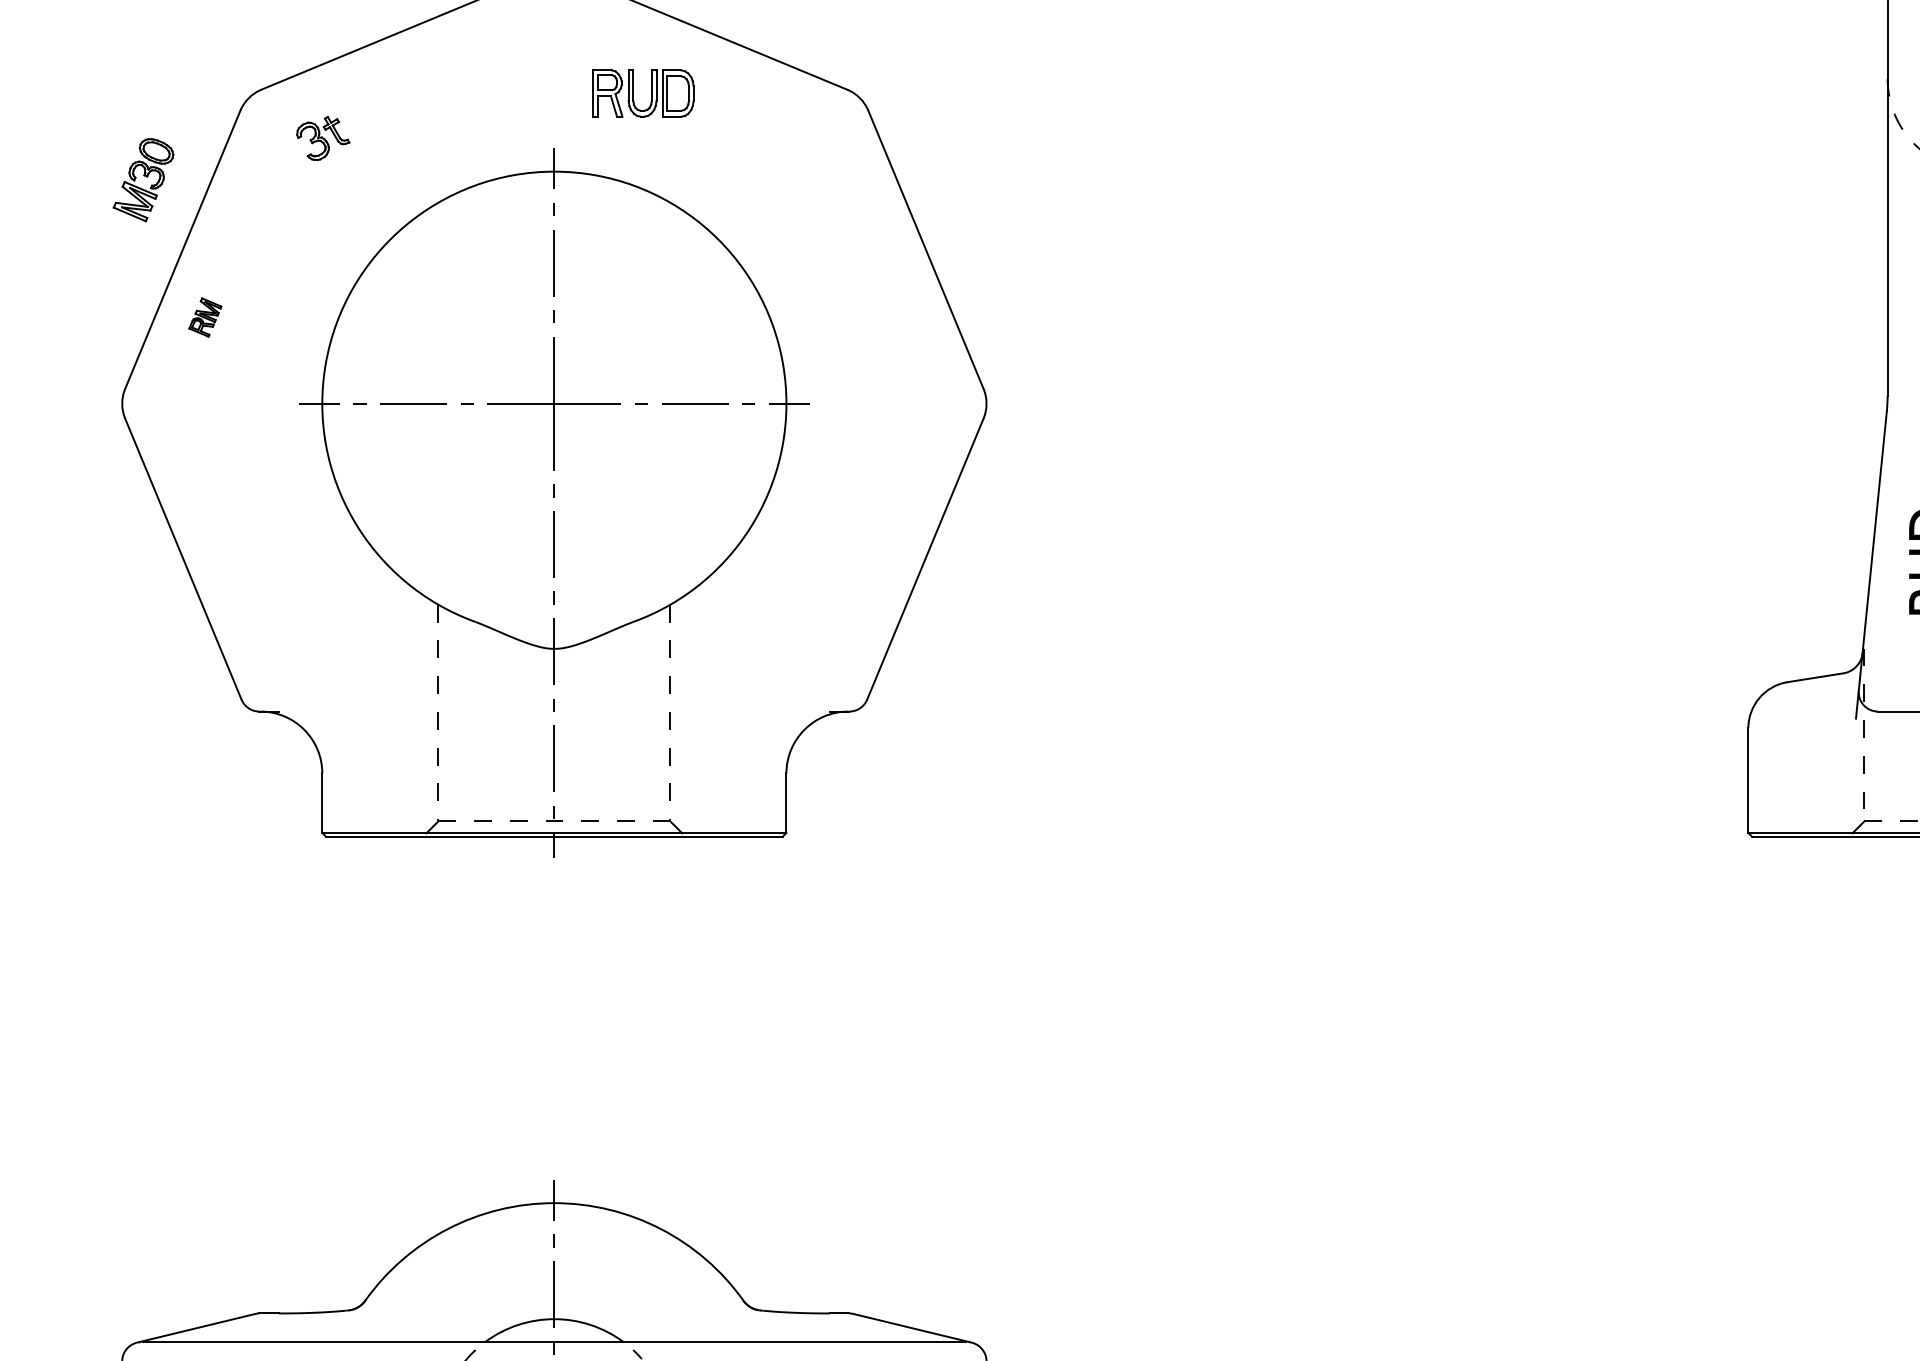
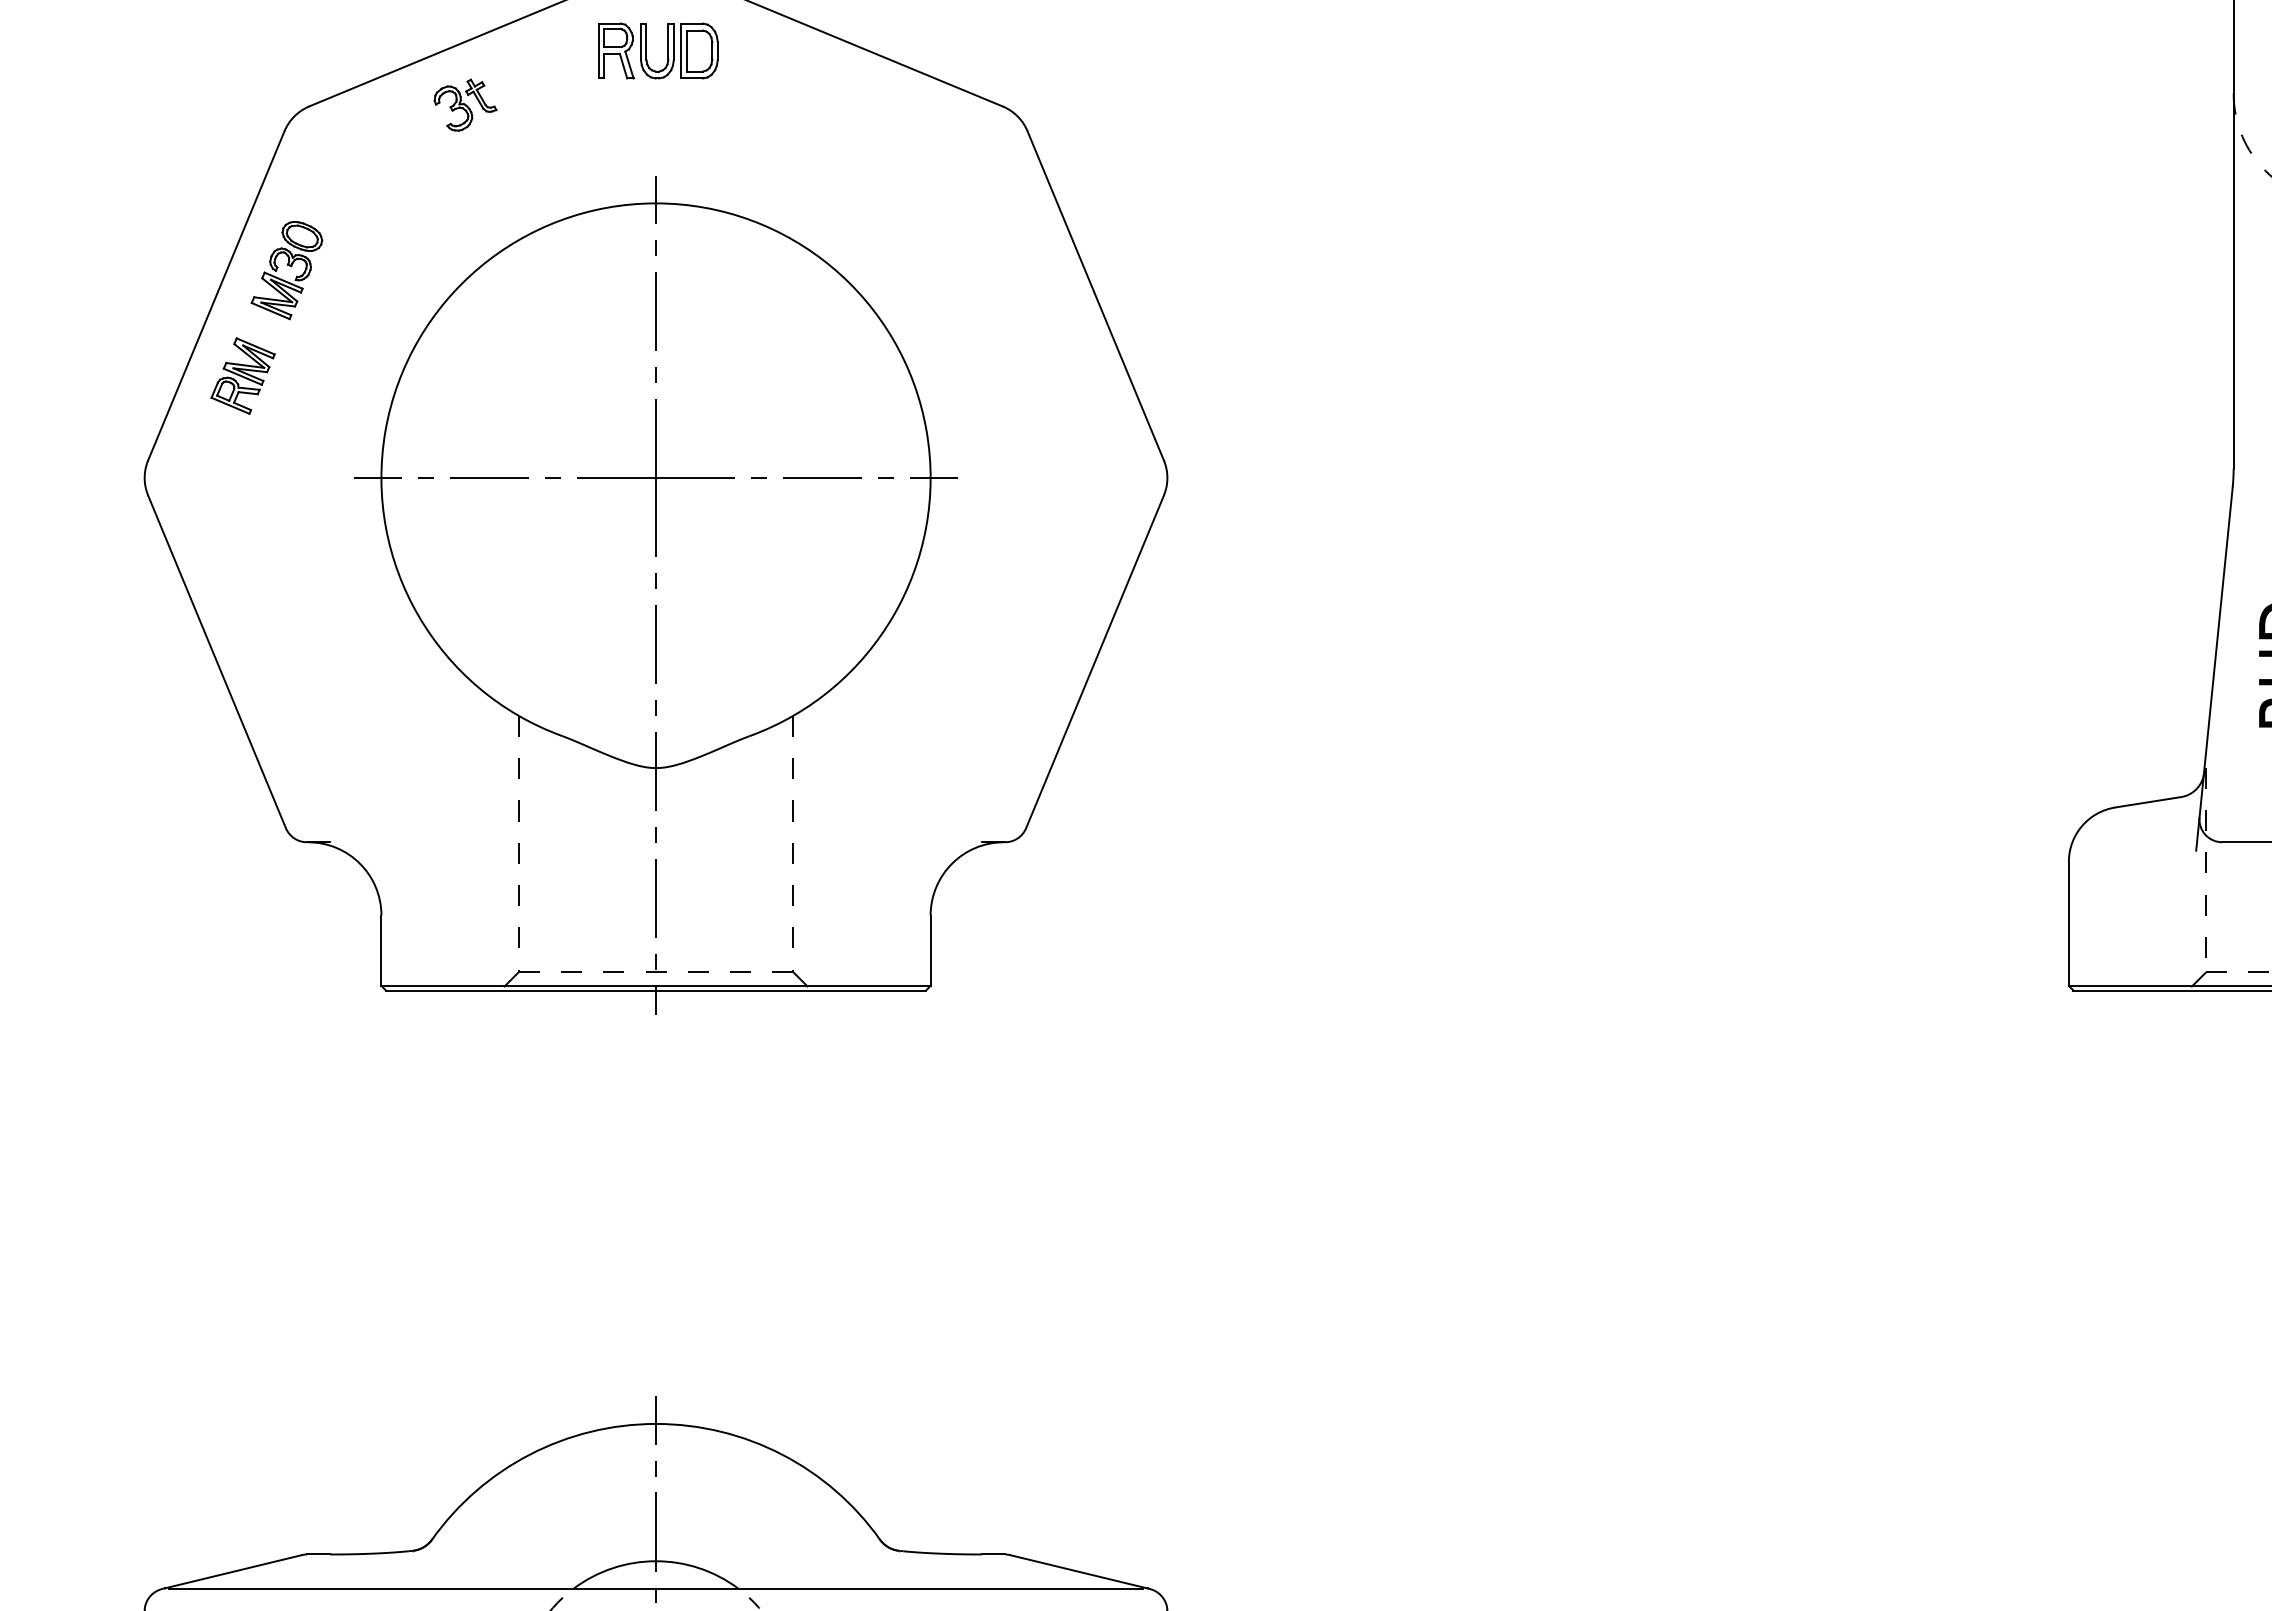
part: (651, 93) -> (667, 50), moved
part: (323, 137) -> (465, 104), moved
part: (143, 180) -> (286, 270), moved
part: (204, 317) -> (242, 375), size x1.67

